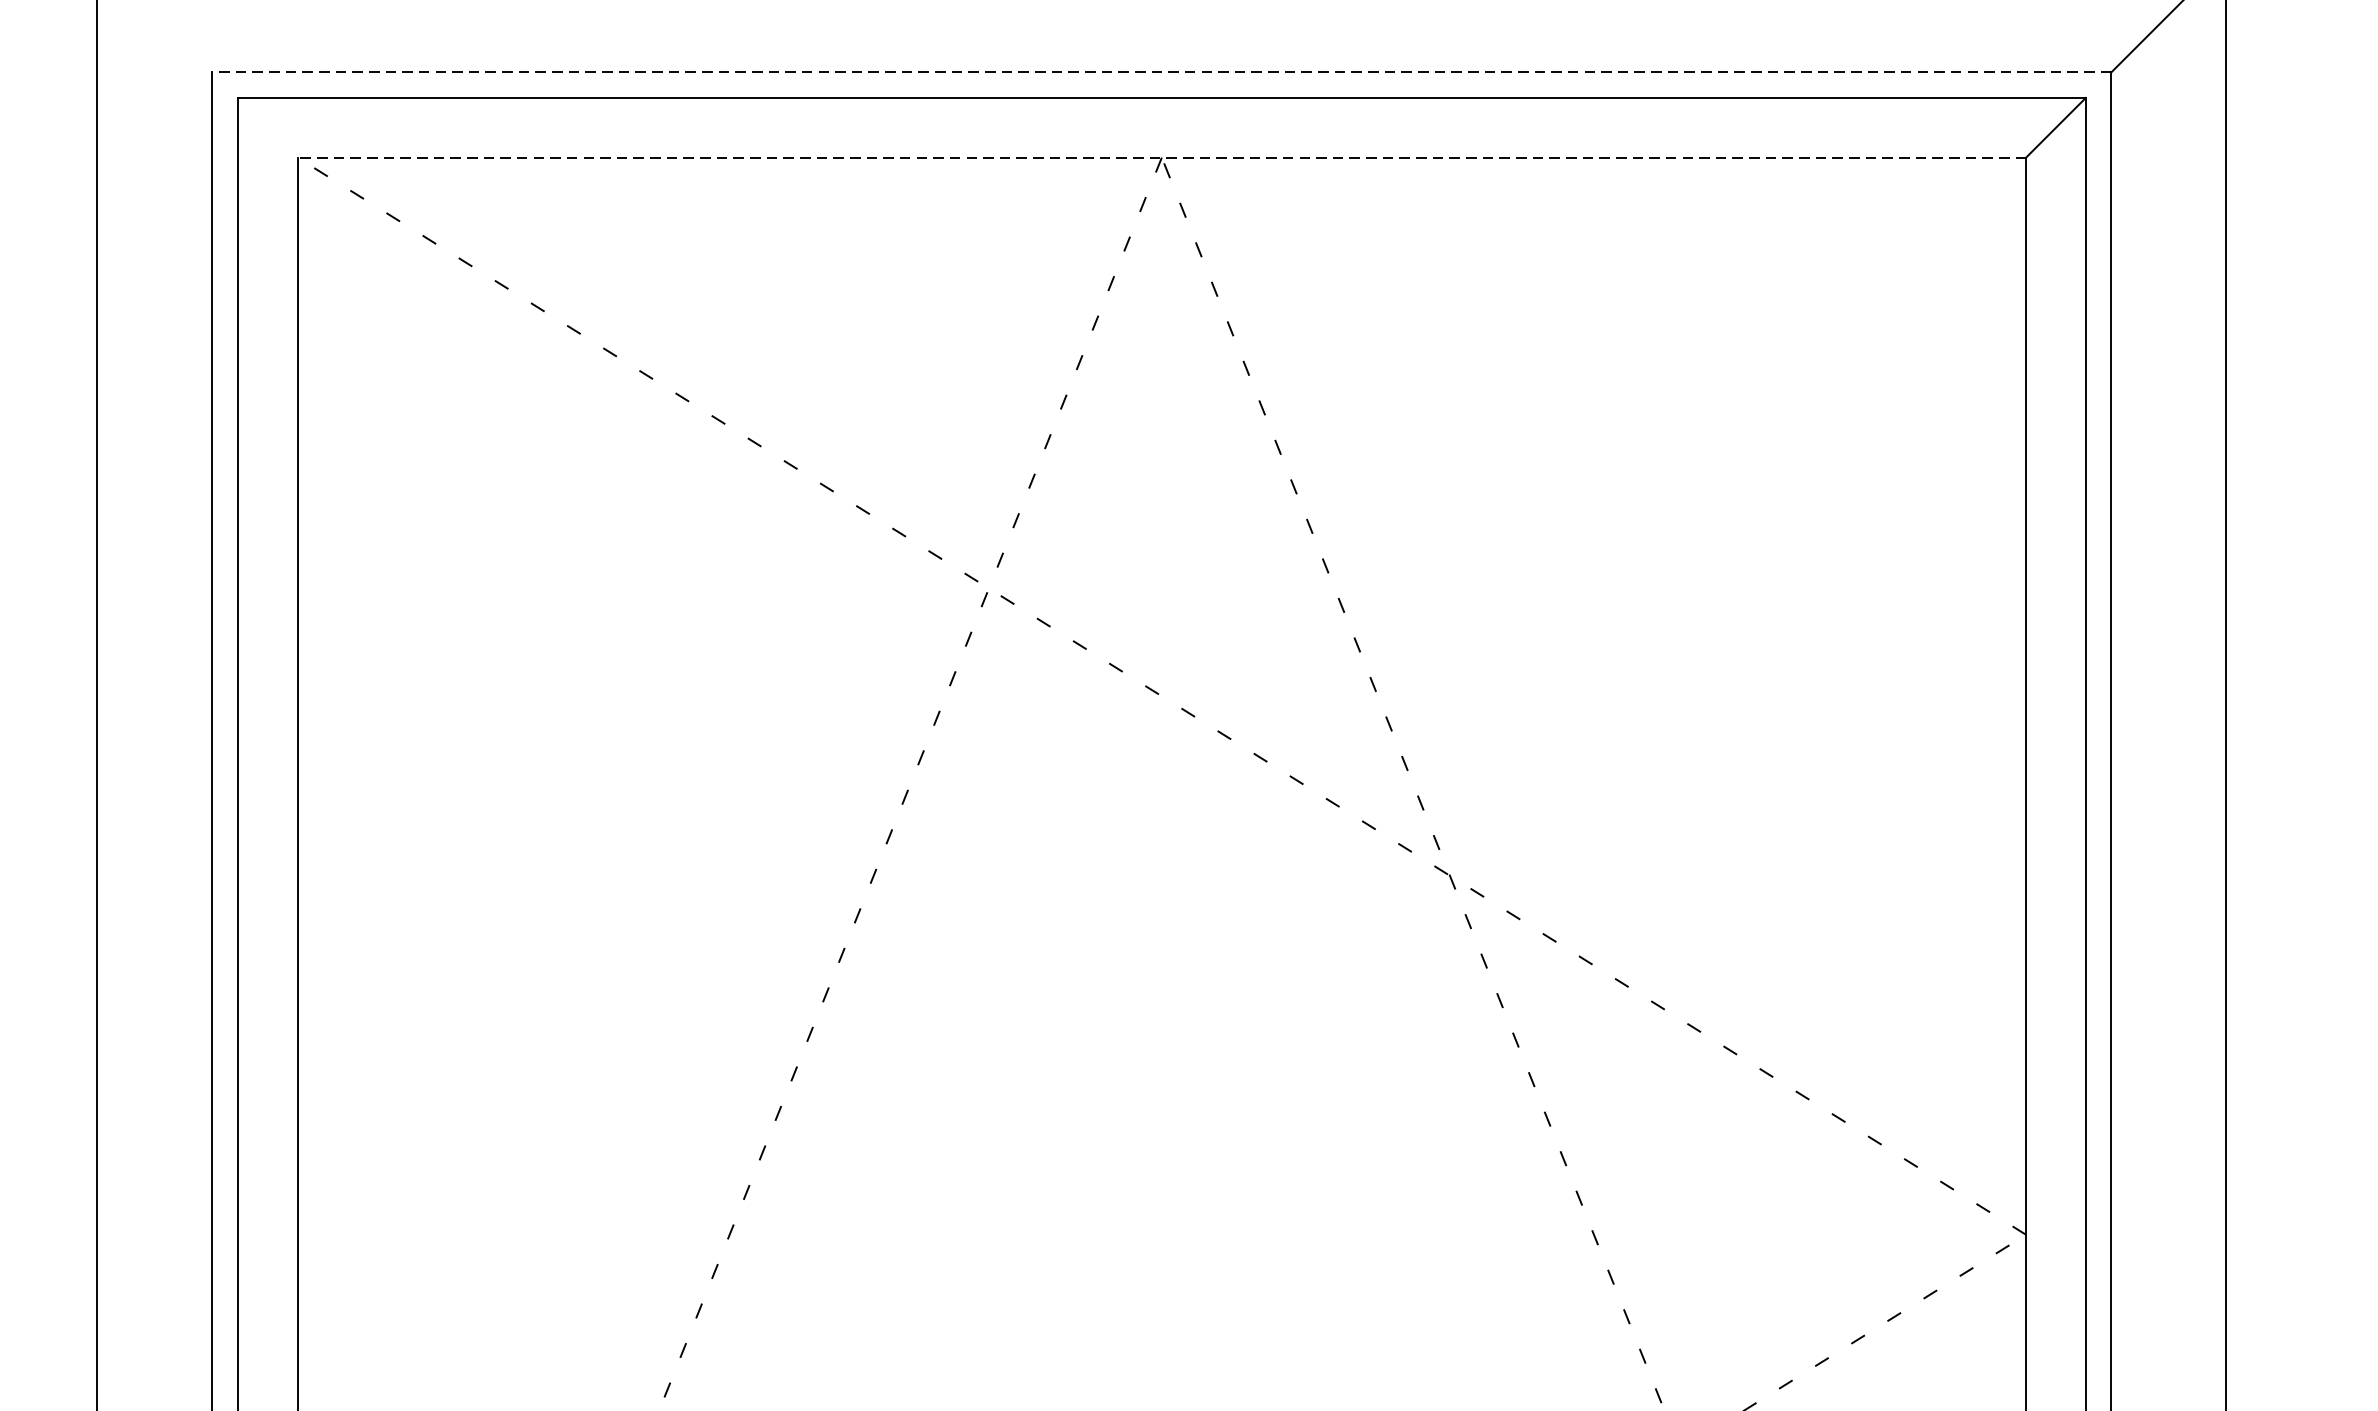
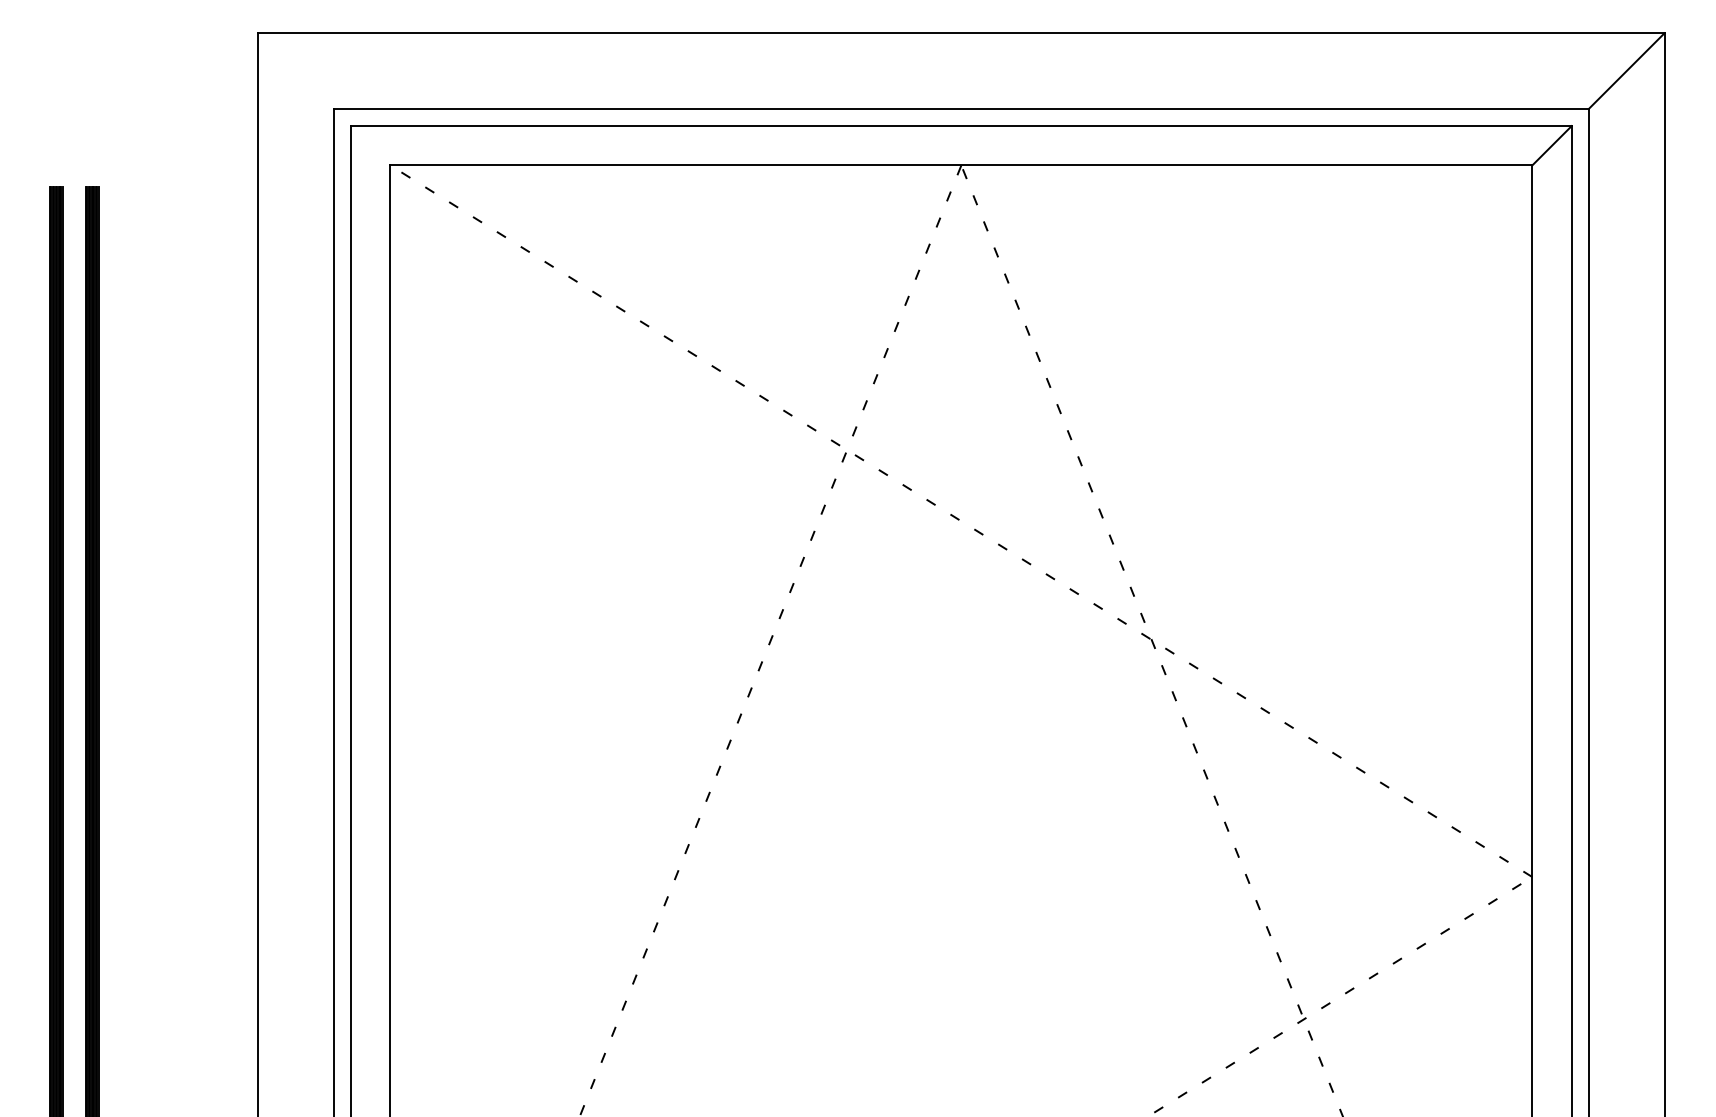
line: (1160, 72) -> (960, 109), dashed -> solid
line: (1162, 157) -> (961, 165), dashed -> solid

